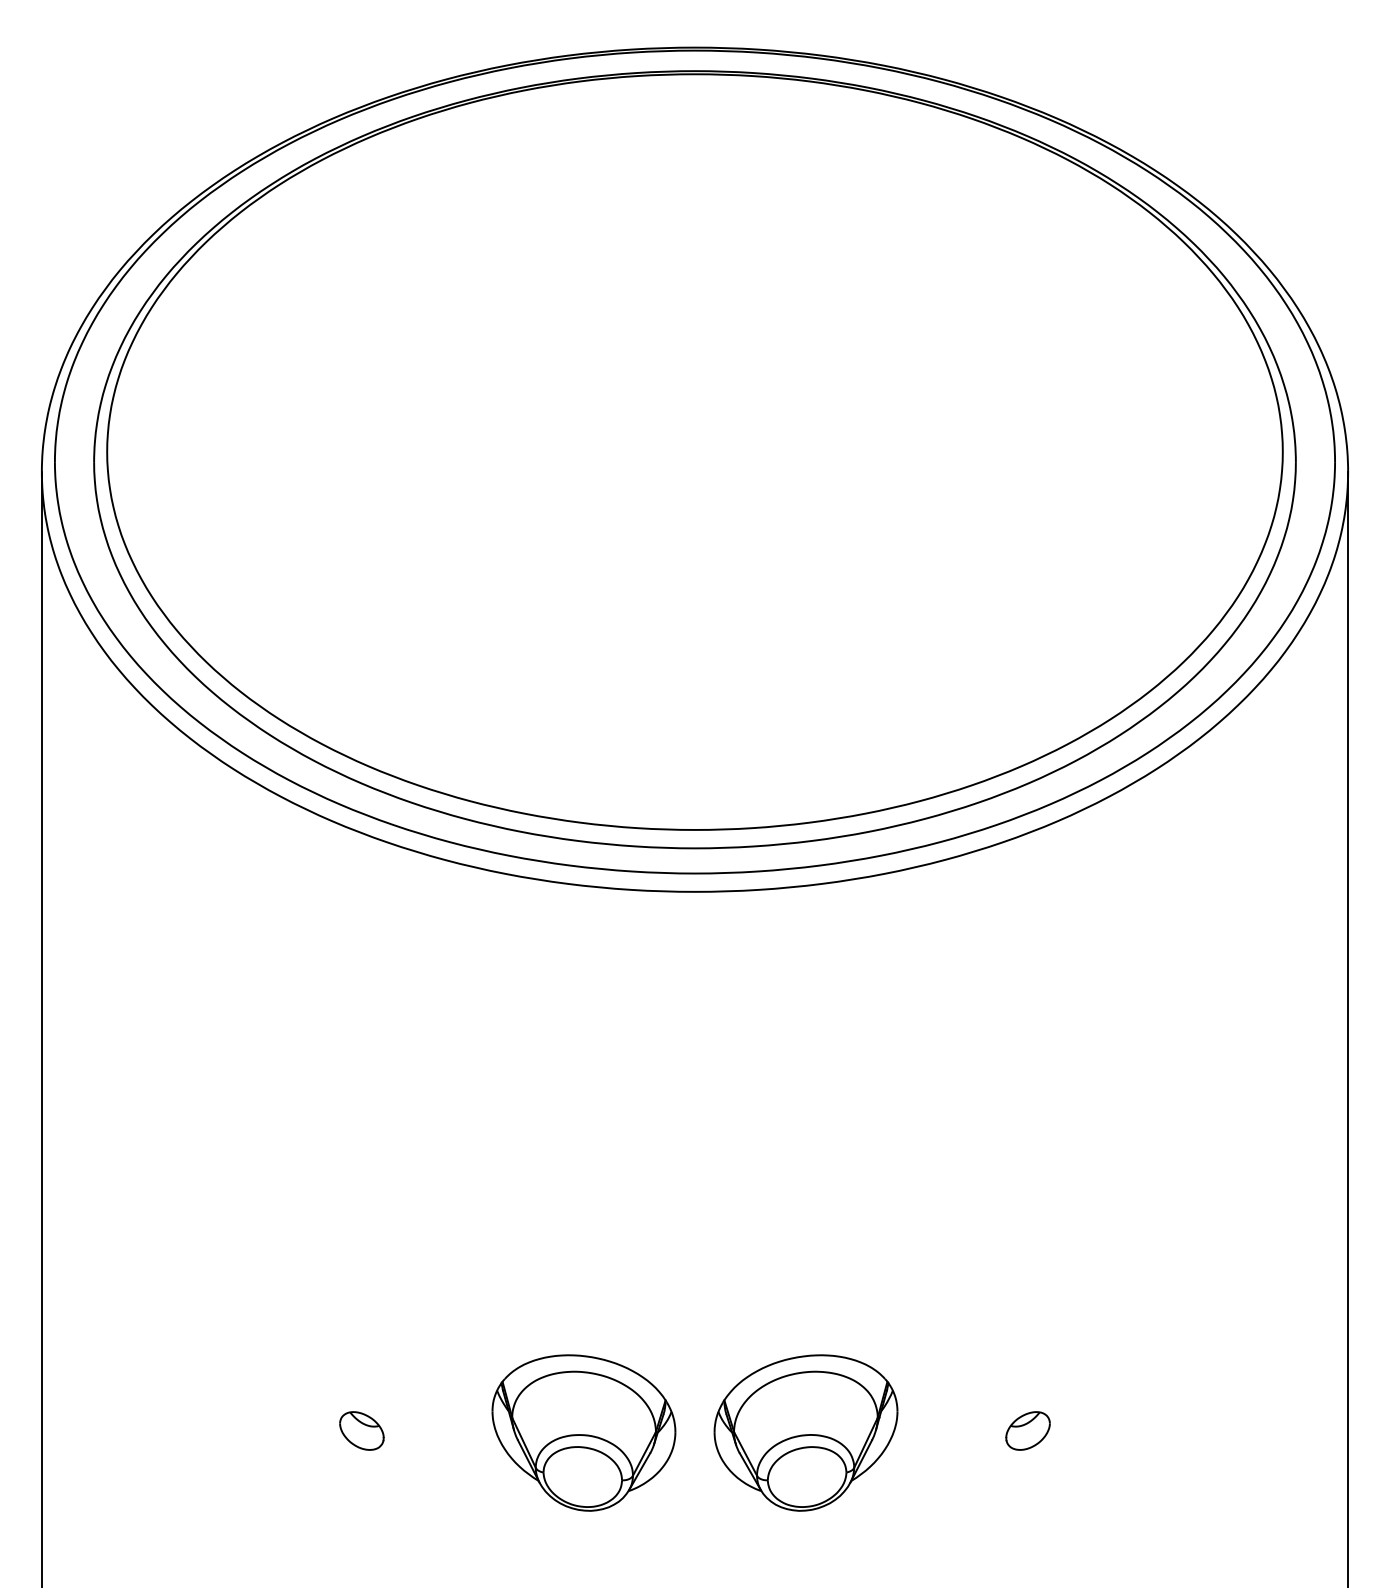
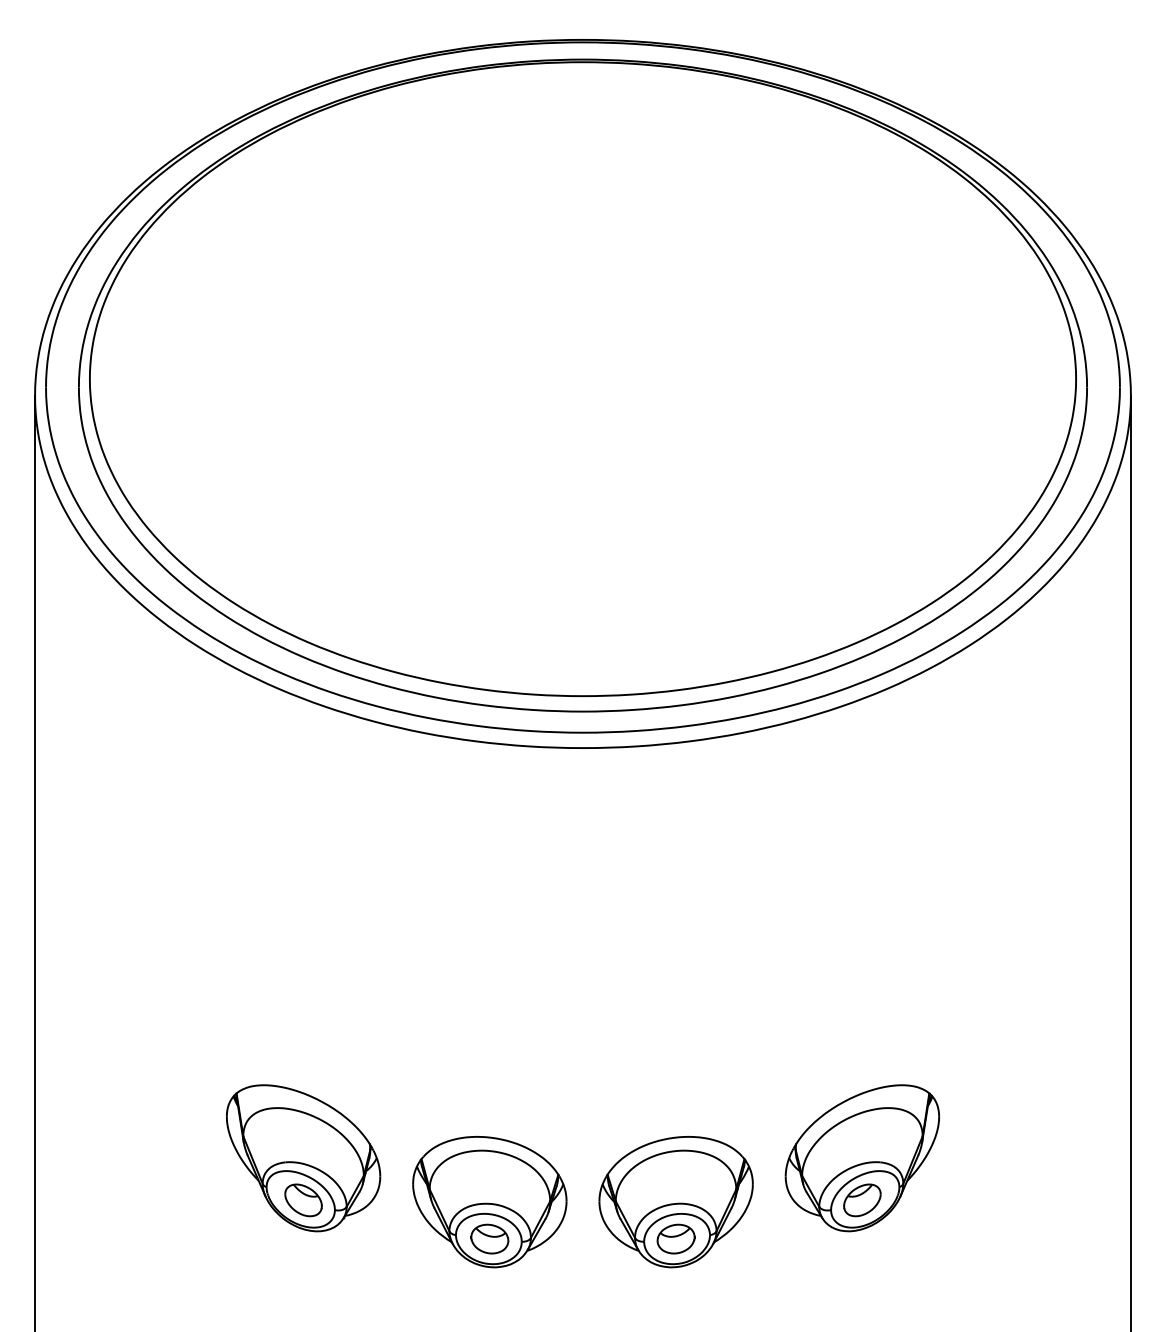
part: (361, 1380) -> (303, 1158), added
part: (1027, 1380) -> (861, 1158), added
part: (583, 1477) -> (489, 1239), added
part: (805, 1477) -> (675, 1239), added

